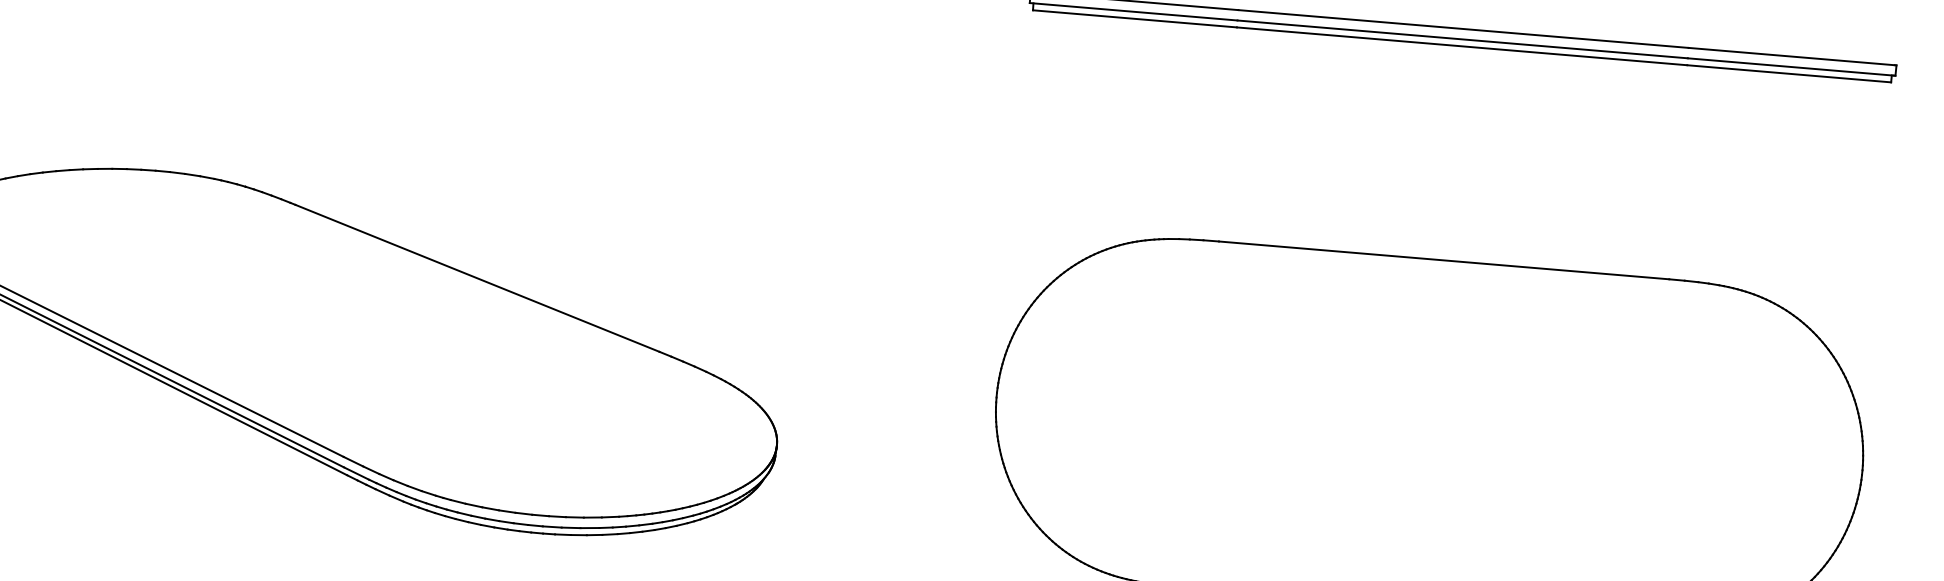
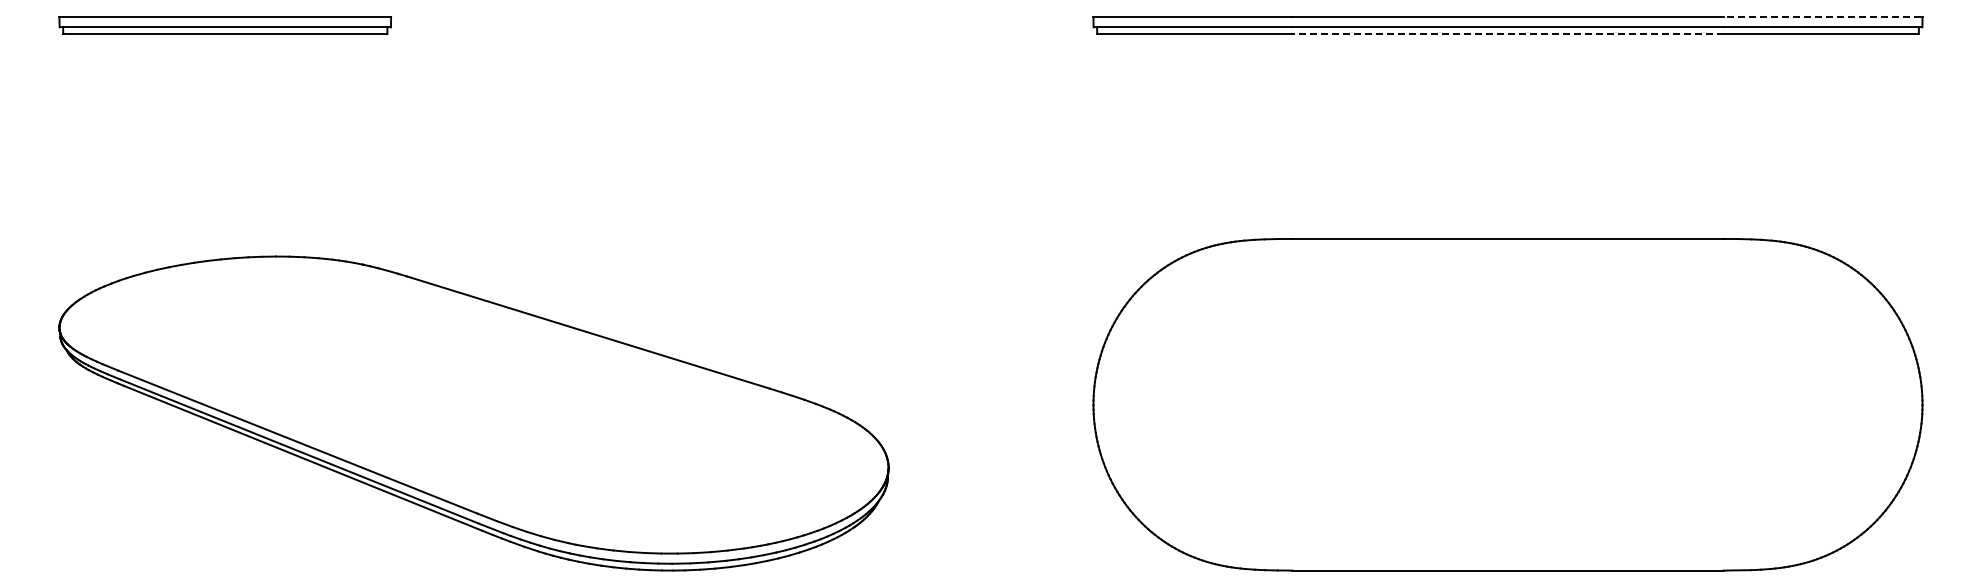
line: (1462, 46) -> (1508, 34), solid -> dashed
line: (1792, 56) -> (1822, 17), solid -> dashed

